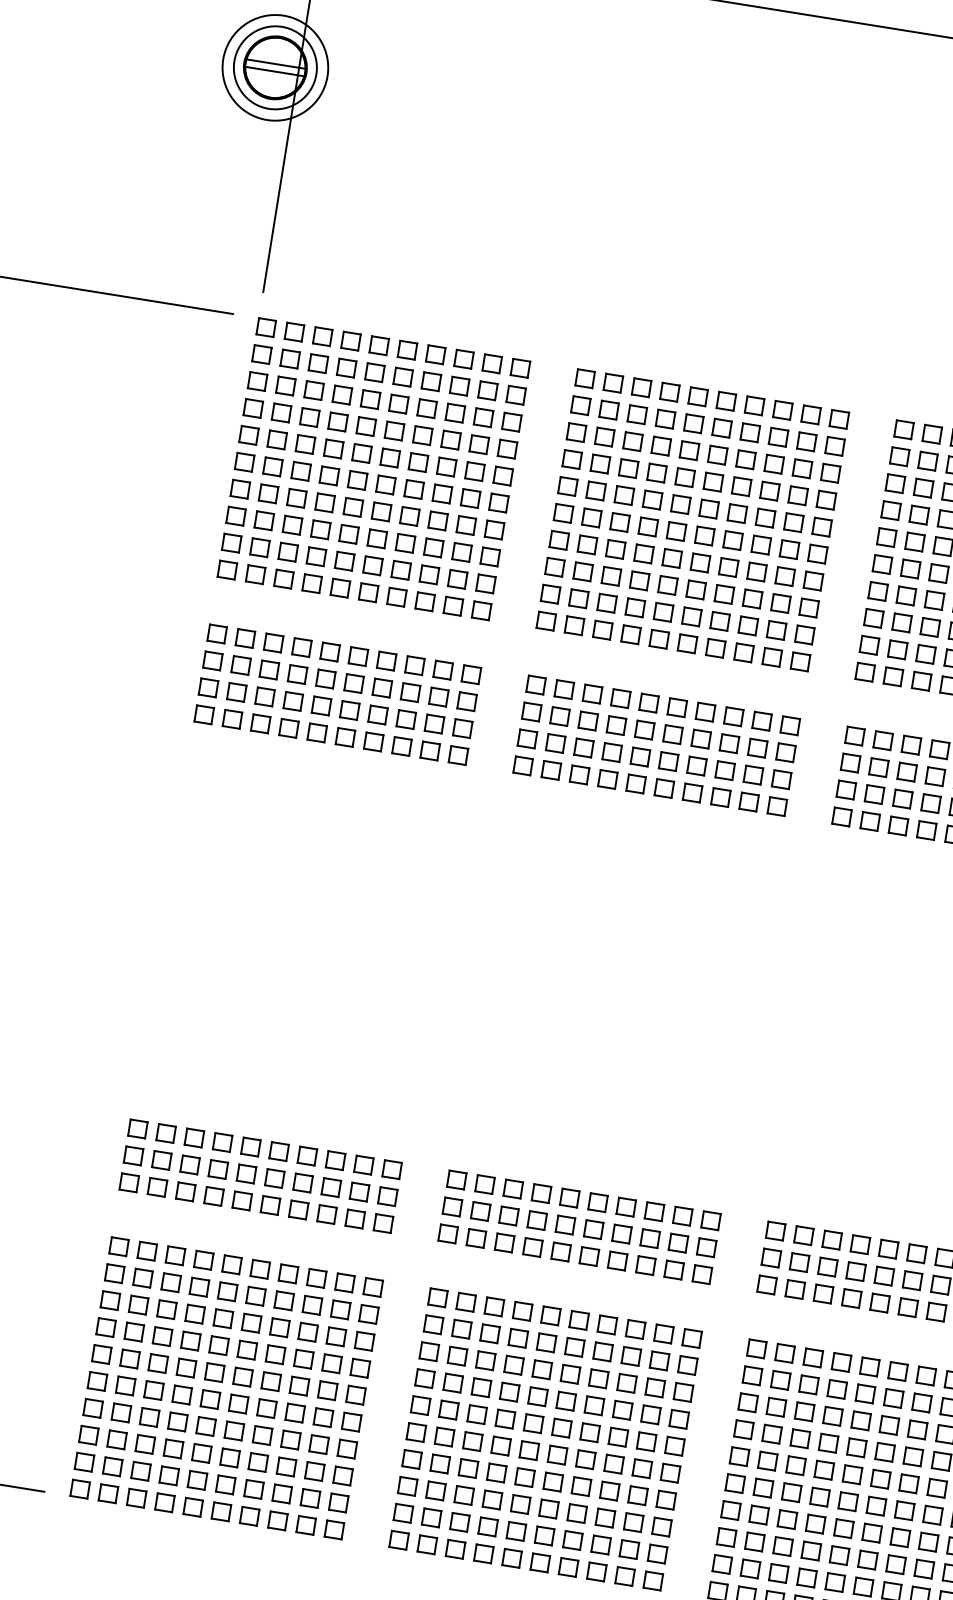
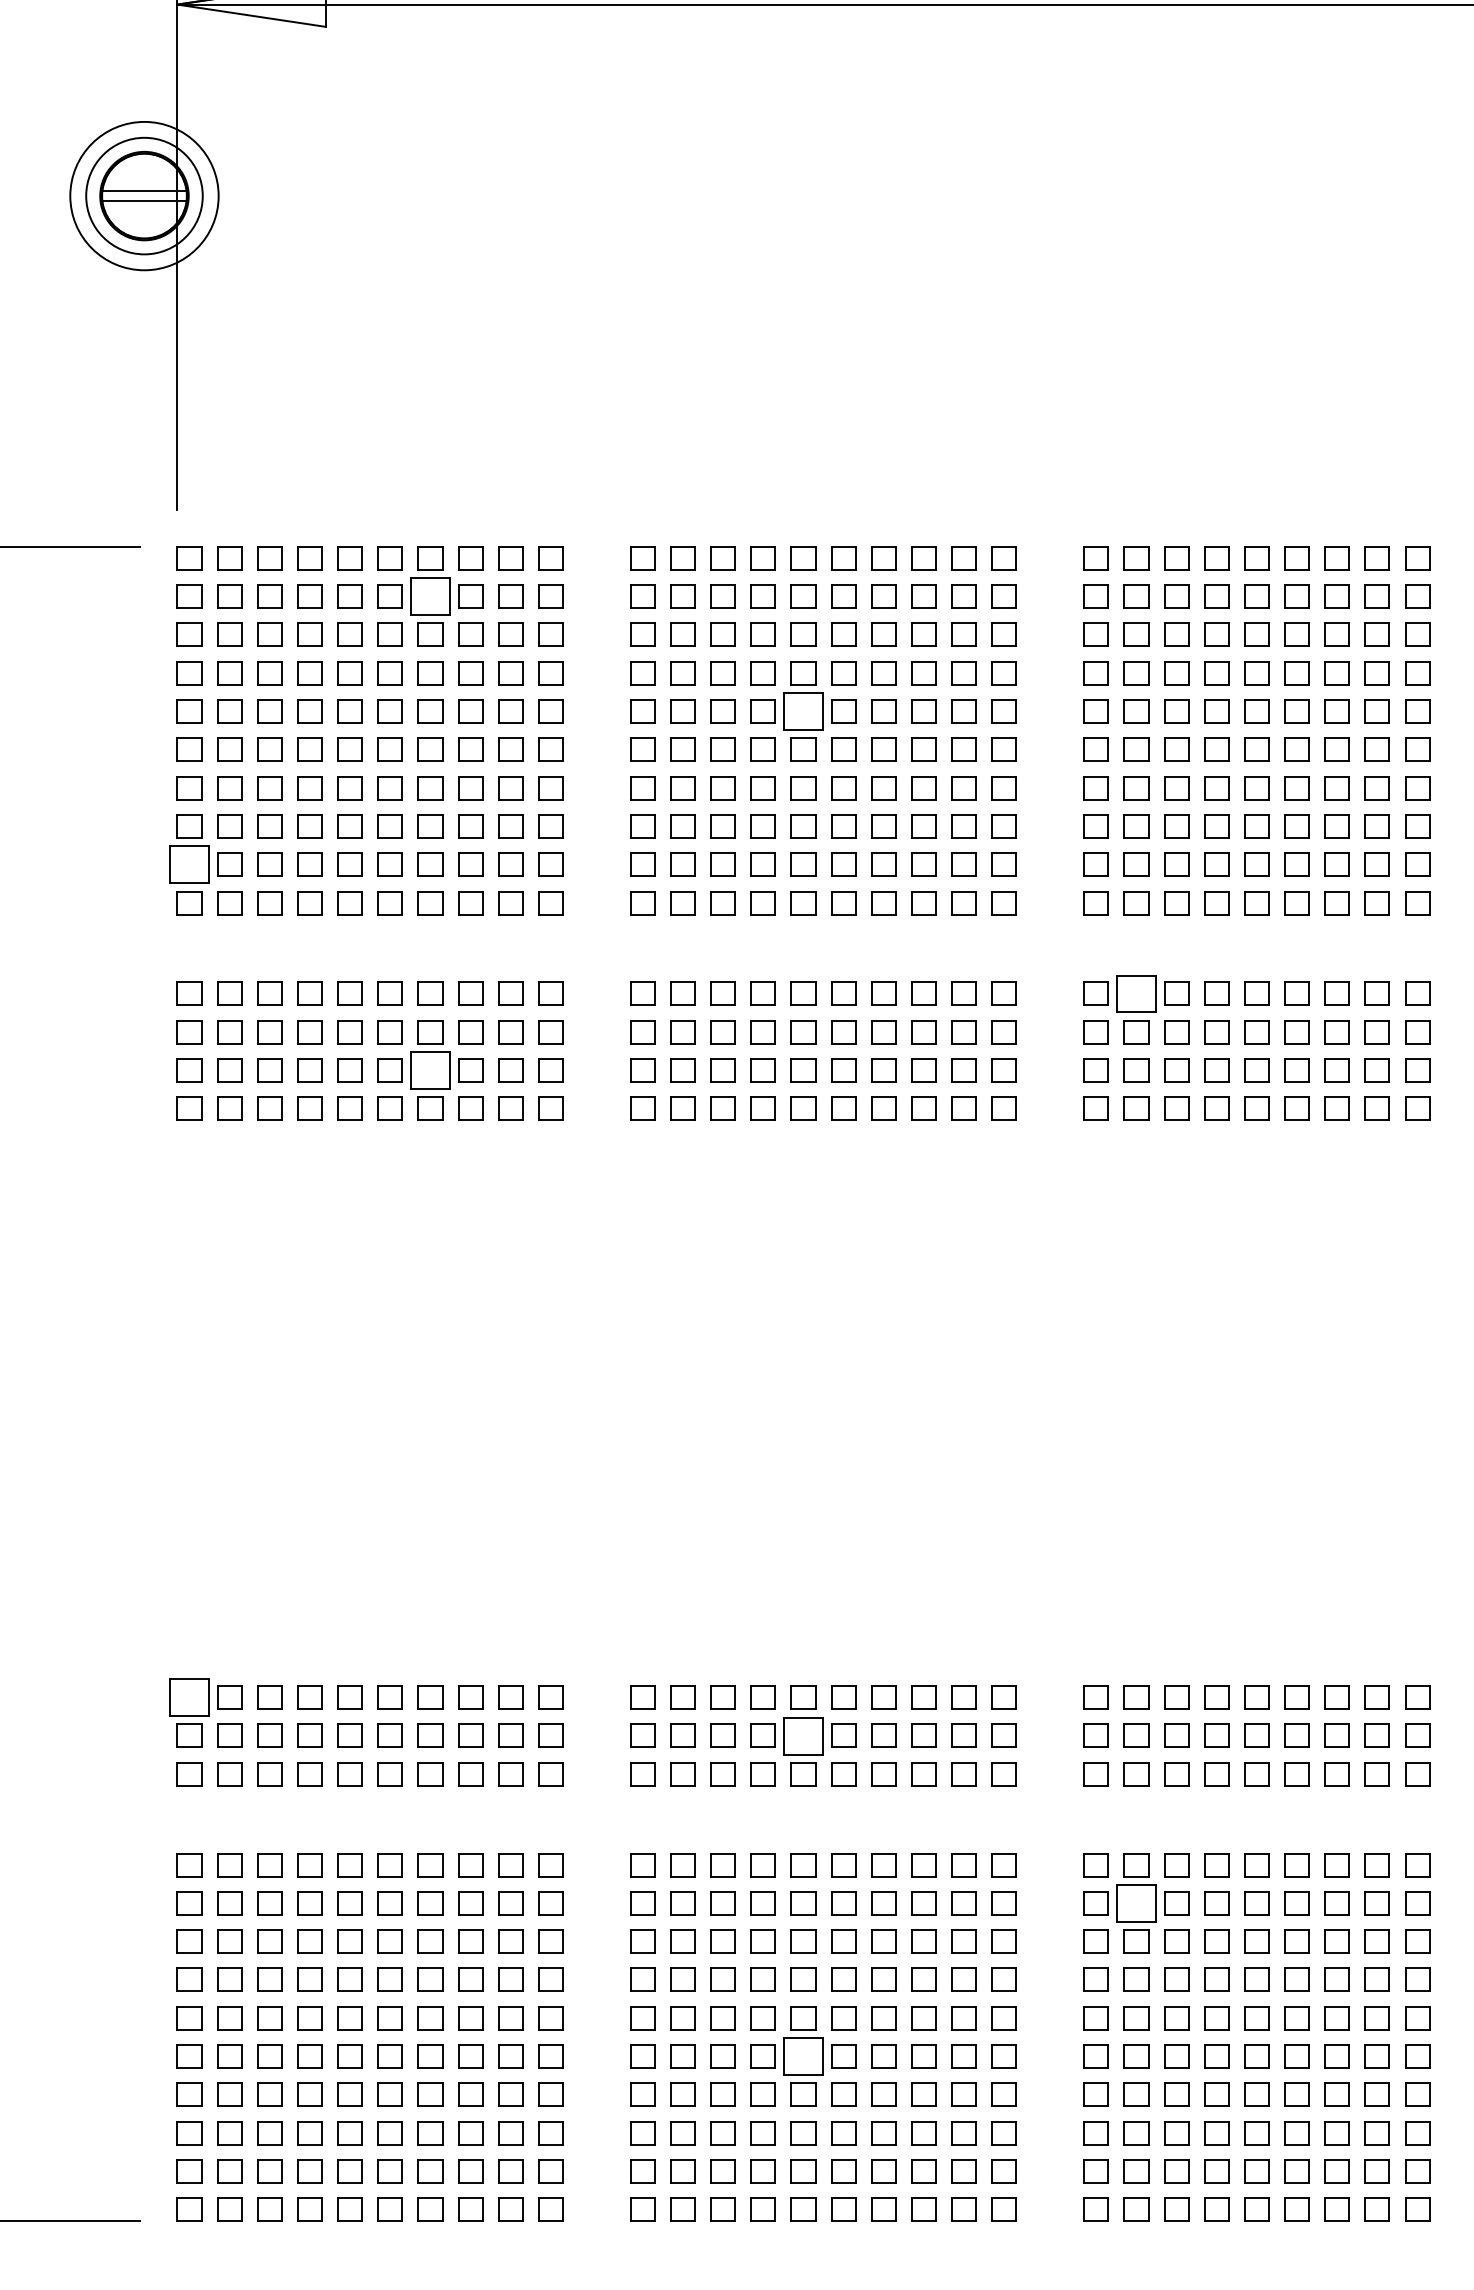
part: (431, 381) -> (430, 596), size x1.6
part: (680, 504) -> (803, 711), size x1.6
part: (231, 543) -> (189, 864), size x1.6
part: (378, 715) -> (430, 1070), size x1.6
part: (883, 740) -> (1136, 993), size x1.6
part: (137, 1128) -> (189, 1697), size x1.6
part: (565, 1224) -> (803, 1735), size x1.6
part: (780, 1380) -> (1136, 1903), size x1.6
part: (529, 1450) -> (803, 2056), size x1.6

